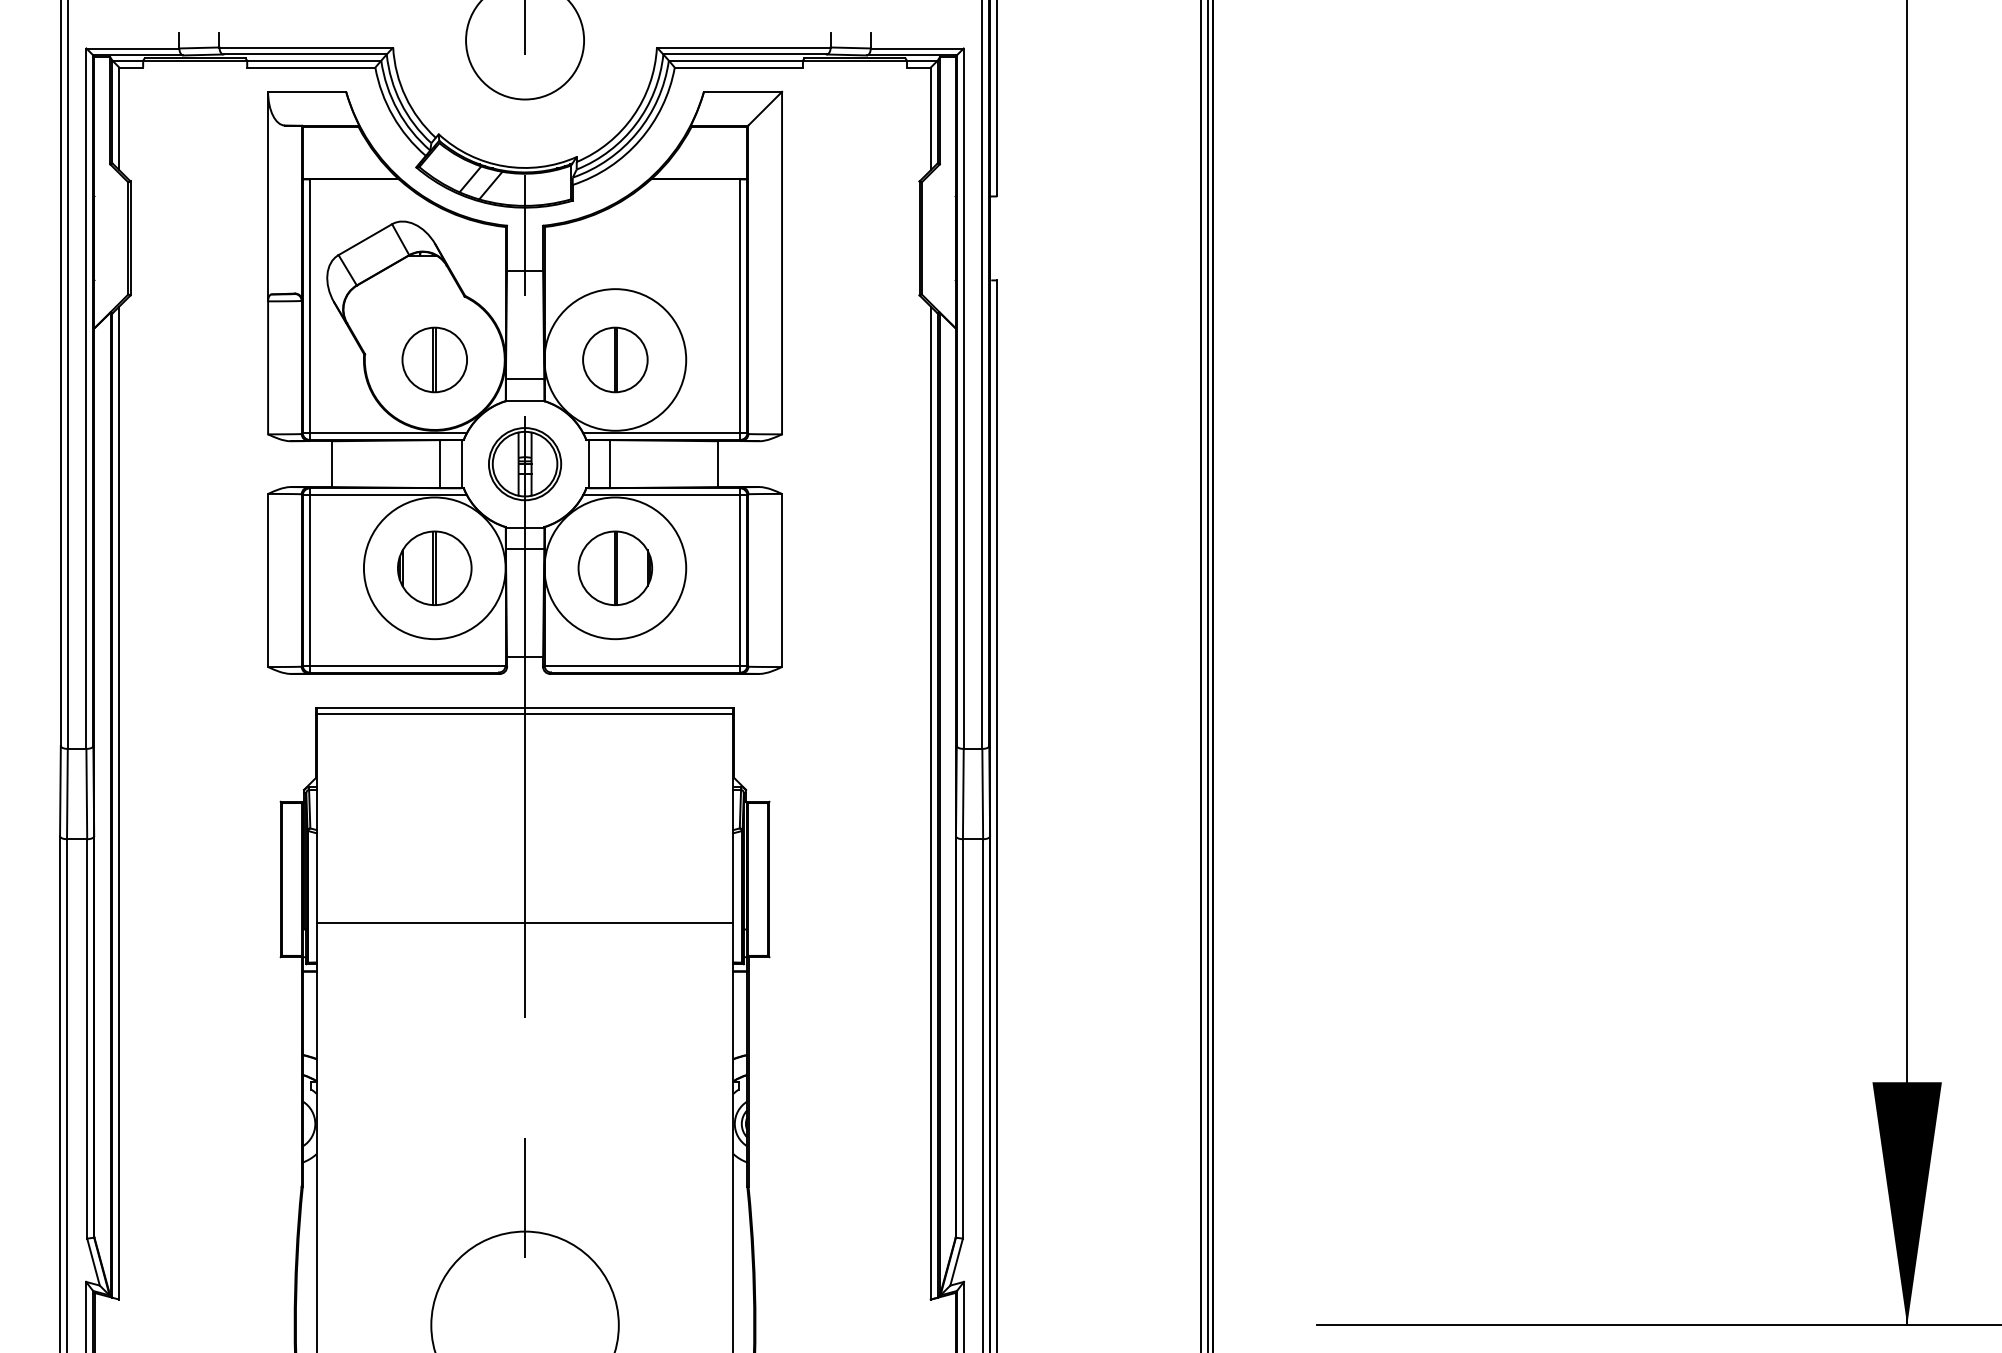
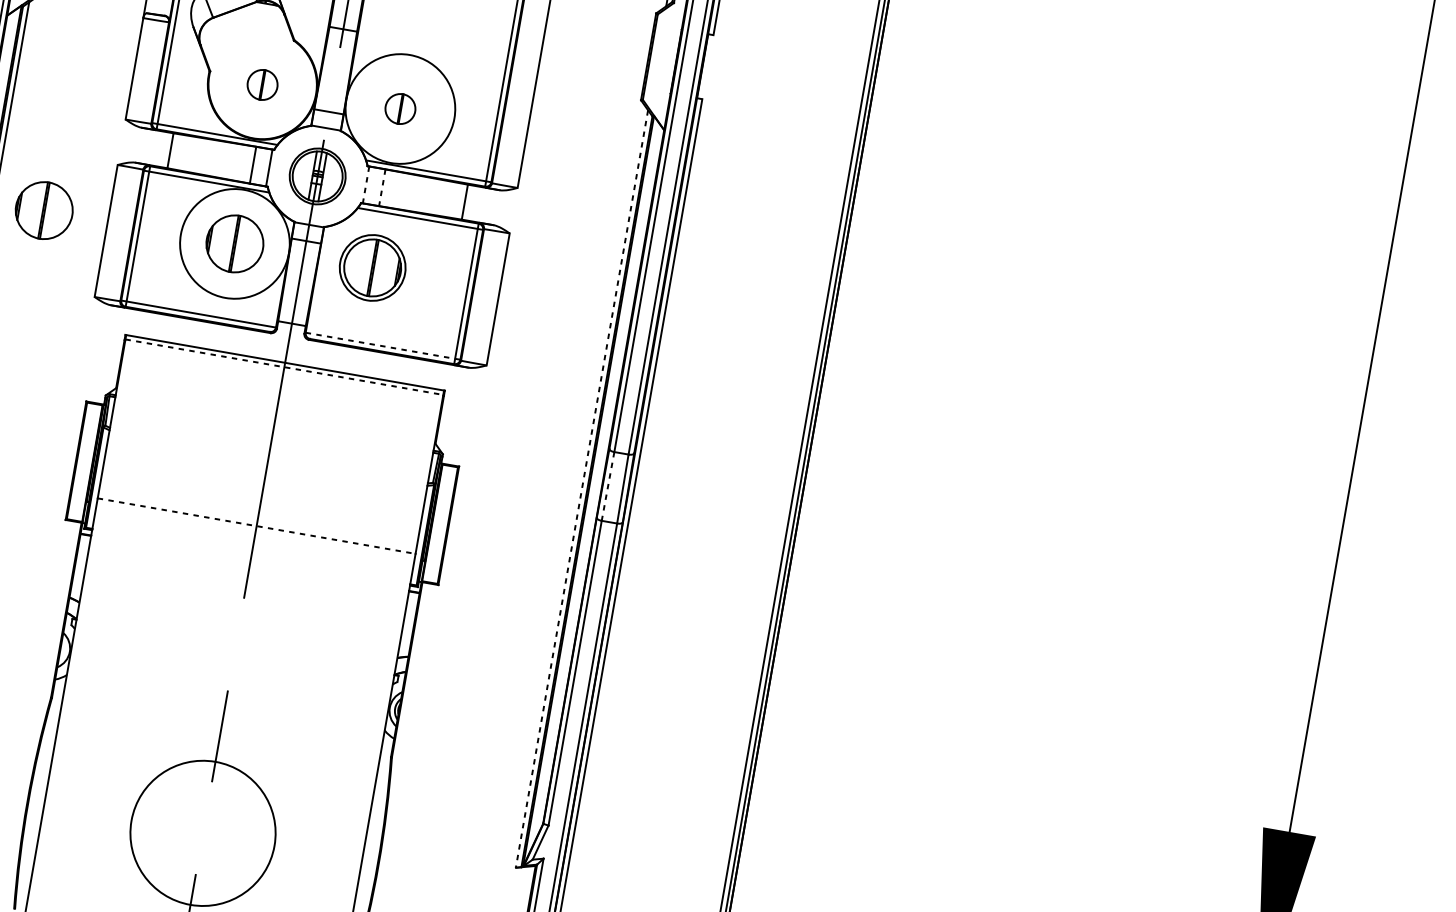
part: (434, 359) -> (262, 84), size x0.6
part: (615, 359) -> (400, 108), size x0.6
line: (588, 464) -> (366, 185), solid -> dashed
line: (609, 464) -> (382, 187), solid -> dashed
part: (184, 567) -> (44, 209), added
circle: (615, 568) -> (372, 268), size x0.6
line: (646, 665) -> (383, 346), solid -> dashed
line: (525, 714) -> (284, 367), solid -> dashed
line: (963, 794) -> (608, 486), solid -> dashed
line: (930, 803) -> (581, 489), solid -> dashed
line: (525, 922) -> (256, 526), solid -> dashed

